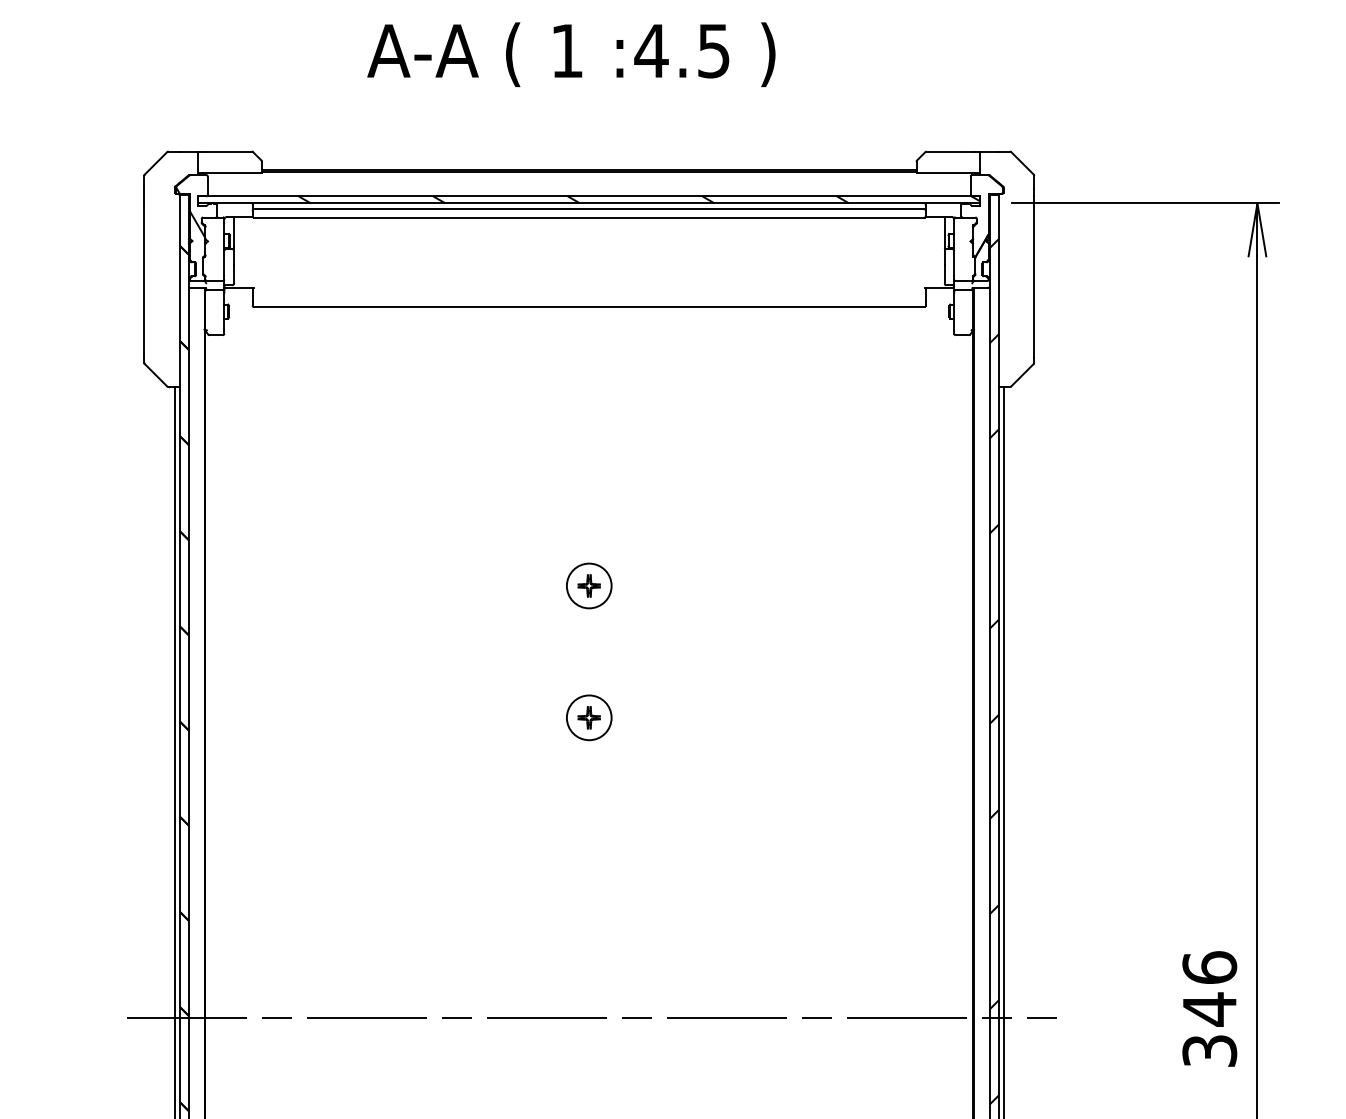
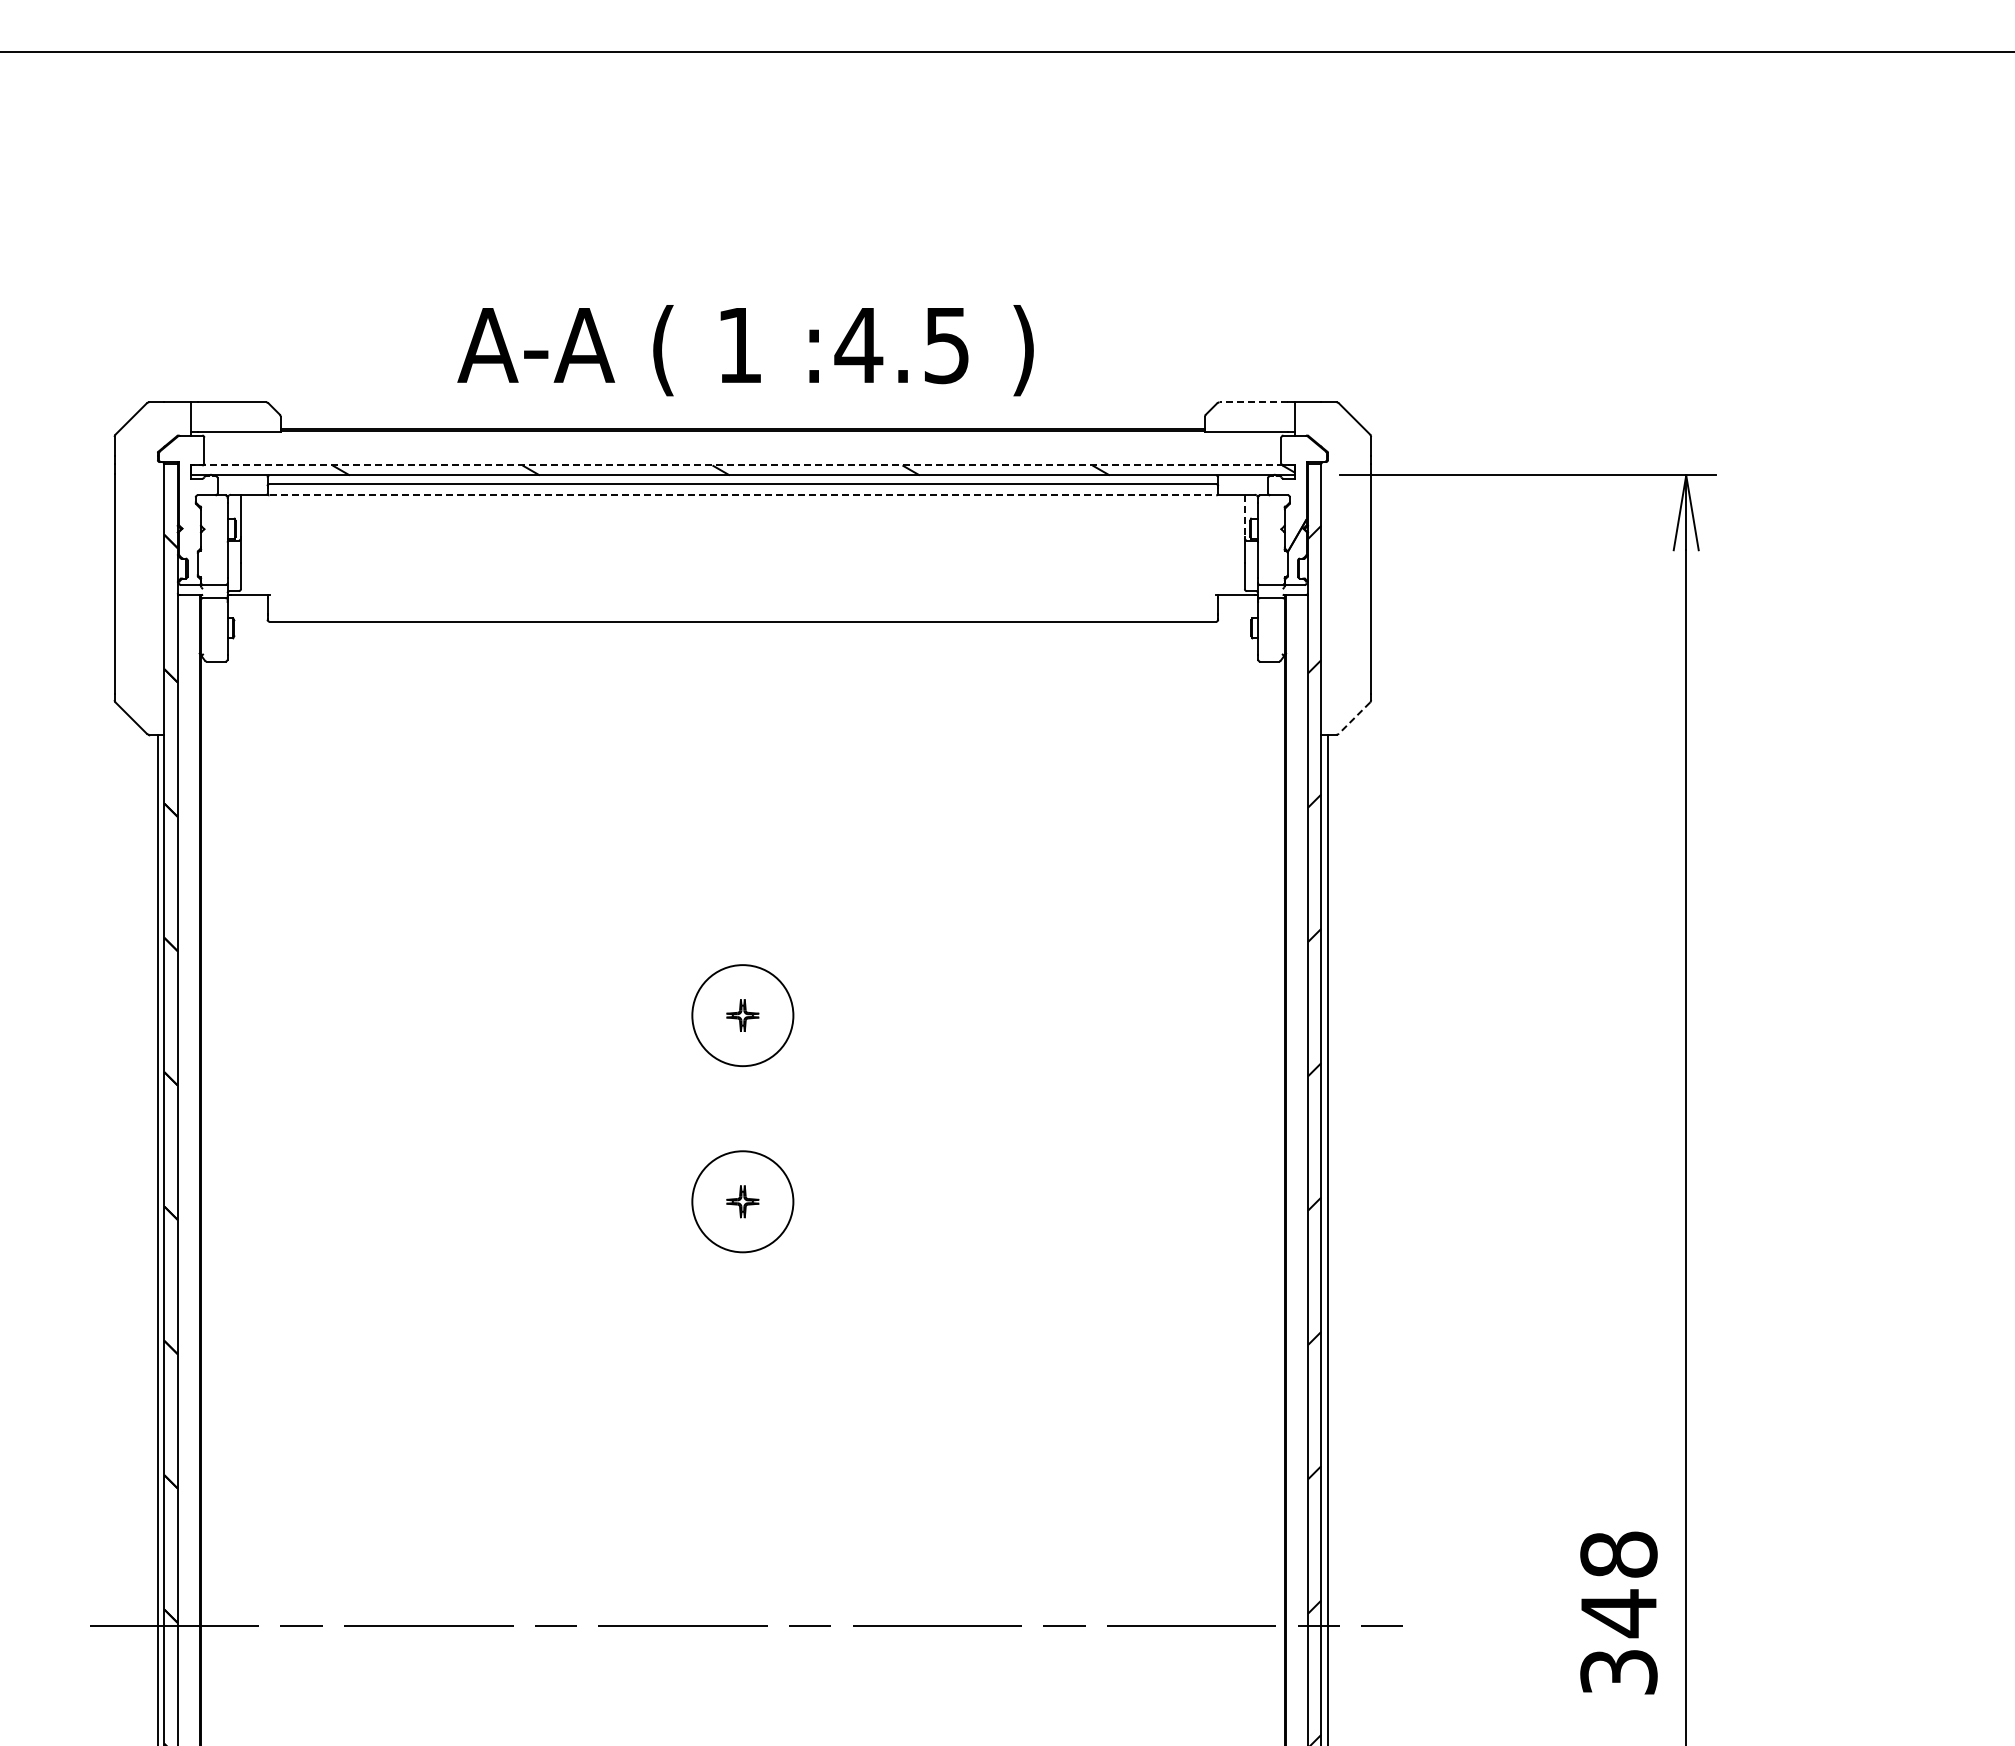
text: (571, 54) -> (745, 350), moved
line: (950, 151) -> (1253, 402), solid -> dashed
line: (588, 196) -> (742, 465), solid -> dashed
hatch: (190, 212) -> (180, 488), removed
line: (589, 217) -> (743, 495), solid -> dashed
line: (944, 232) -> (1244, 516), solid -> dashed
line: (1022, 375) -> (1354, 718), solid -> dashed
circle: (588, 585) -> (742, 1015), size x1.6
circle: (588, 717) -> (742, 1201), size x1.6
text: (1209, 967) -> (1618, 1554), 346 -> 348

